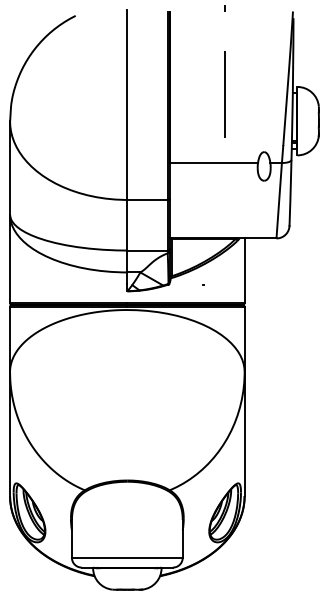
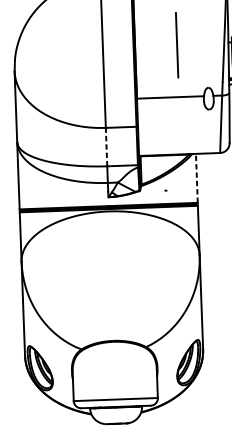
line: (127, 224) -> (106, 146), solid -> dashed
line: (244, 270) -> (196, 178), solid -> dashed

